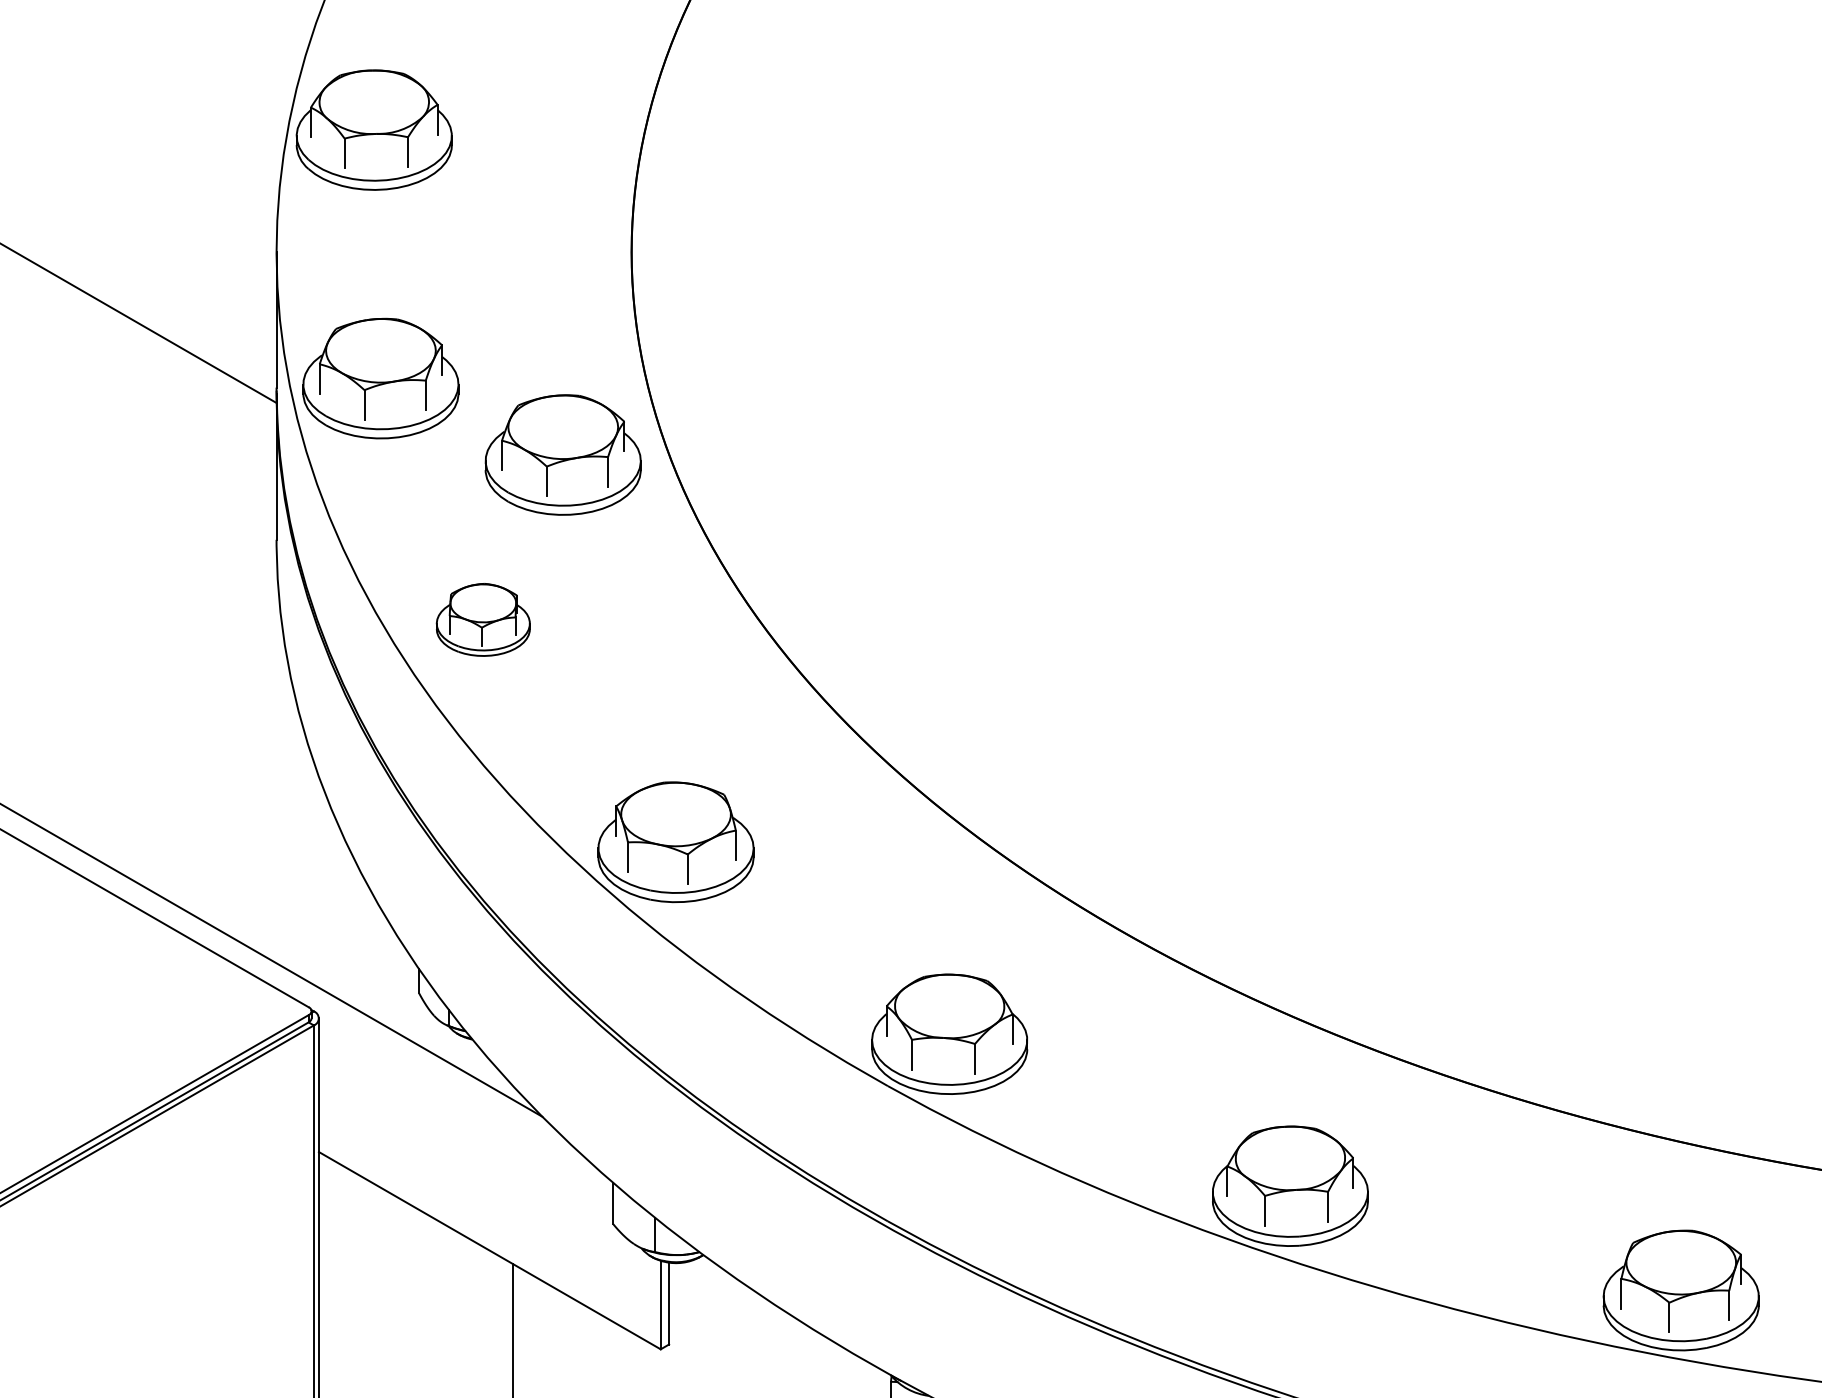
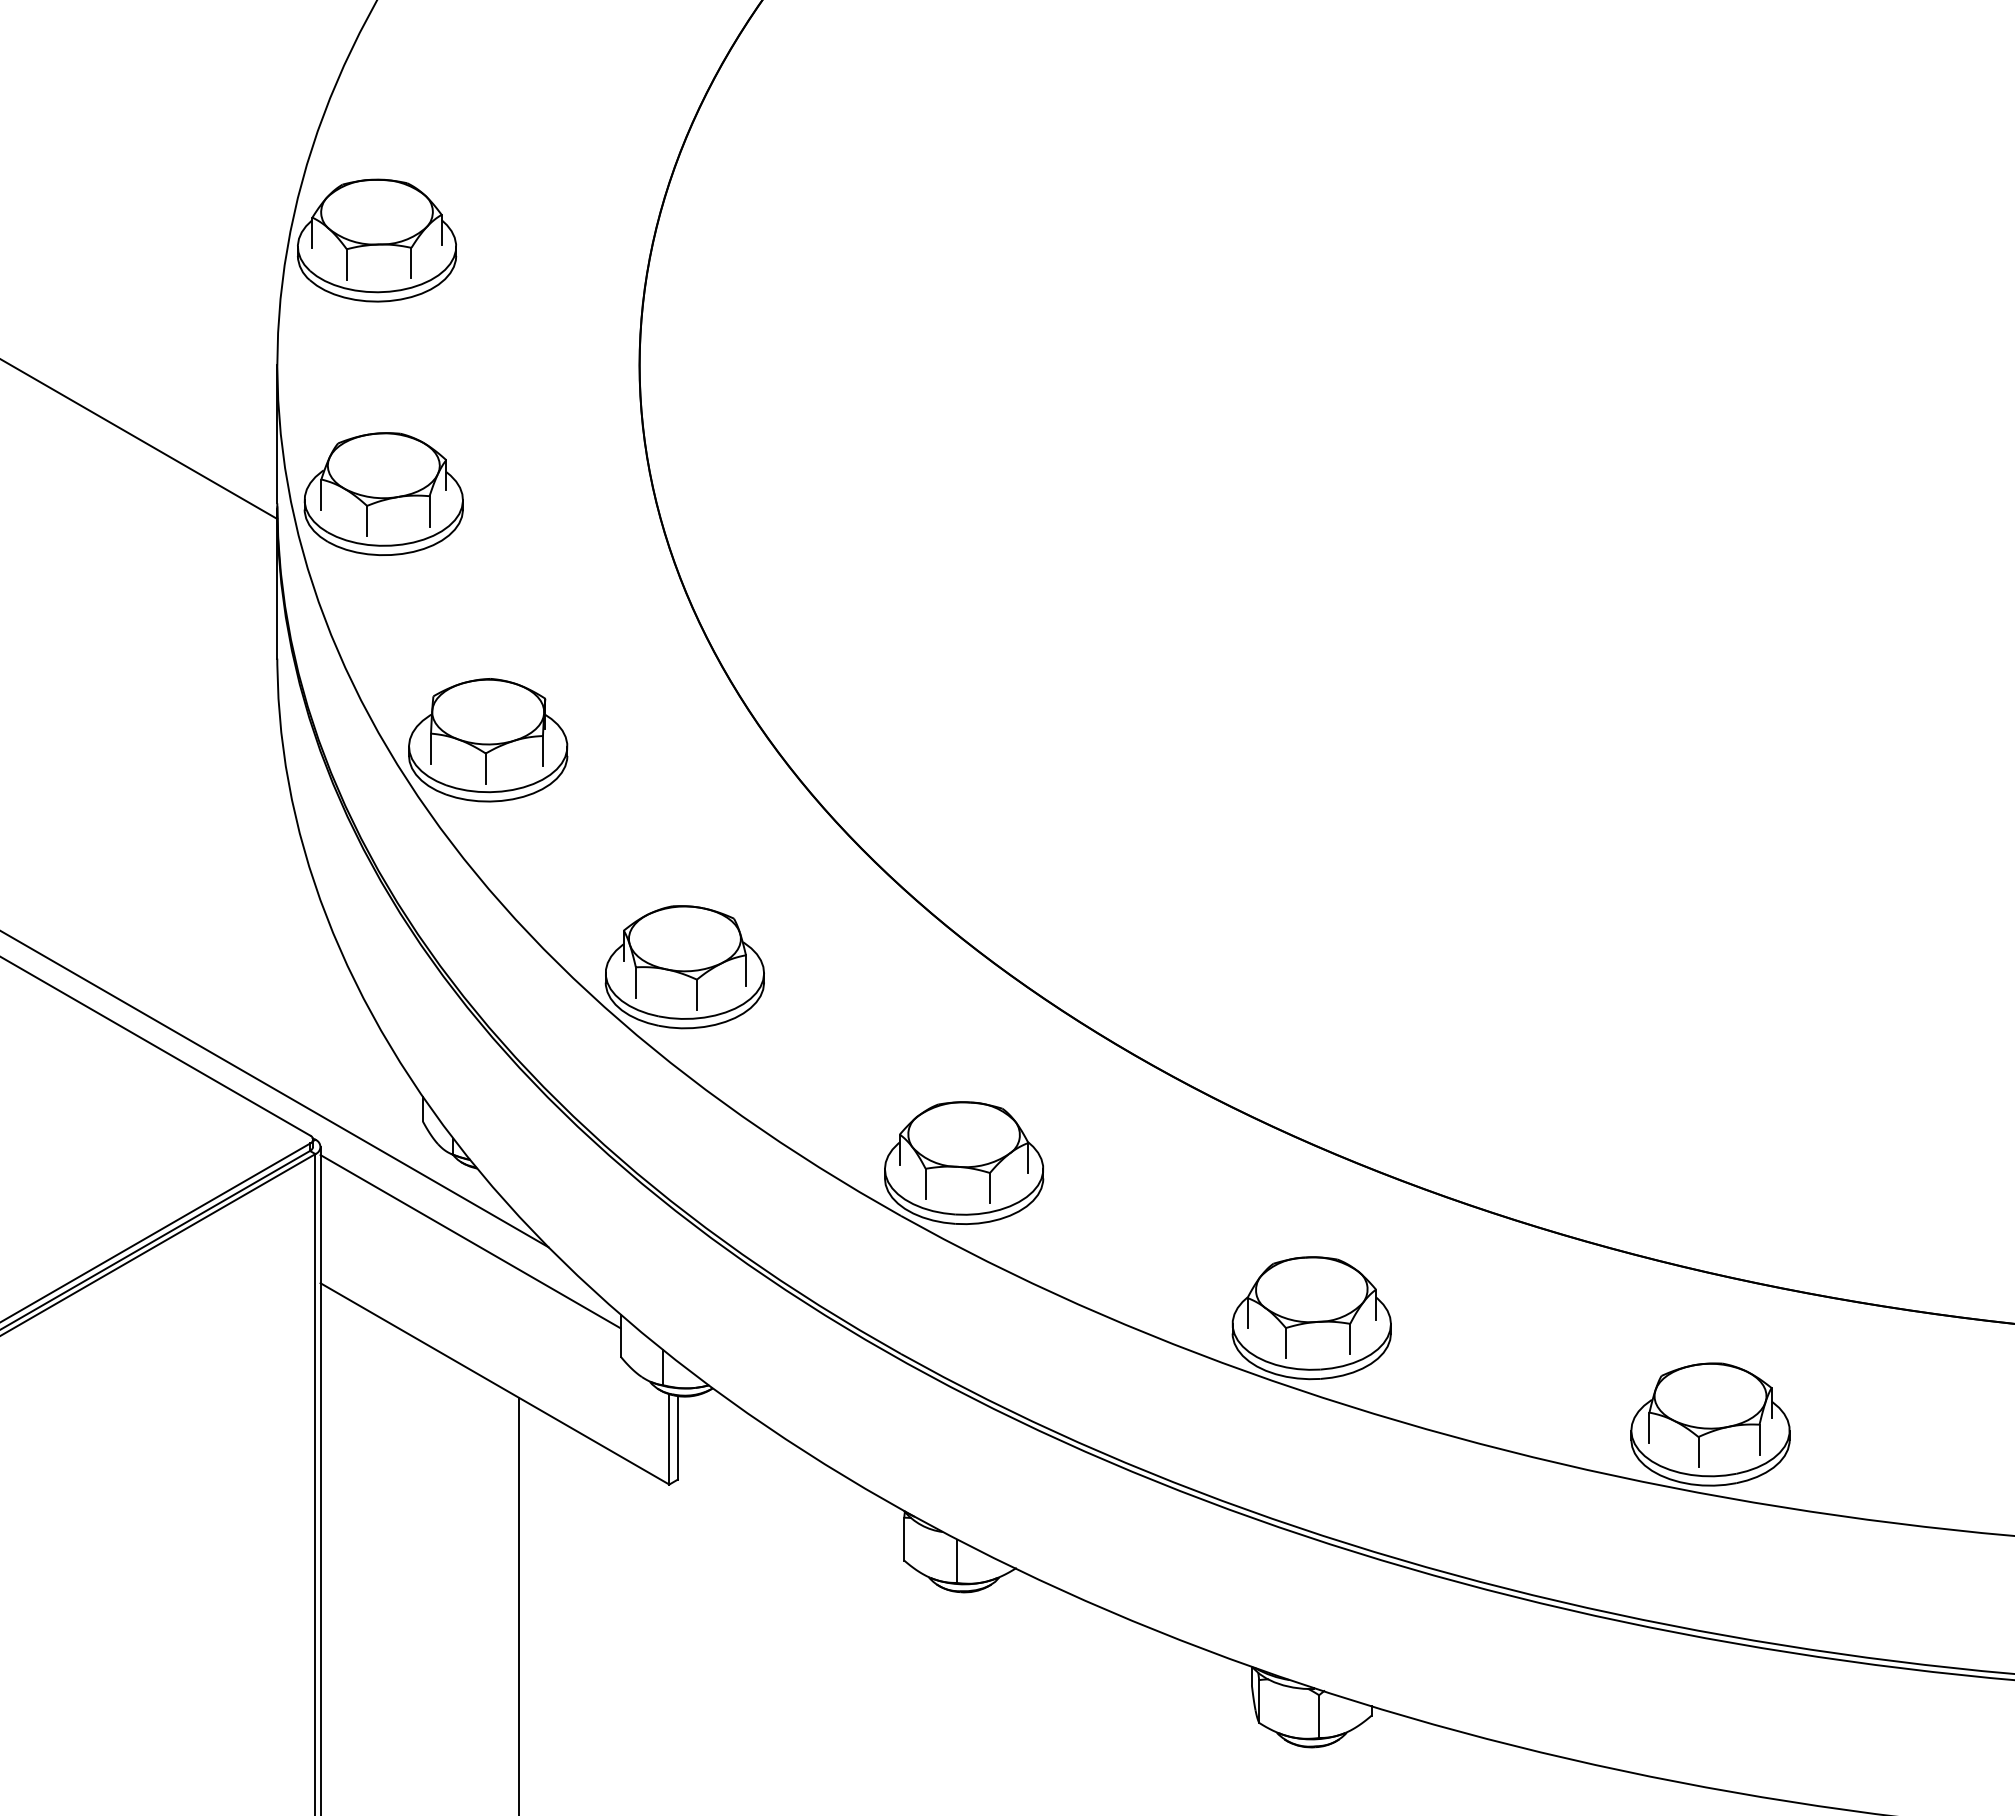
part: (562, 454) -> (569, 571), removed
part: (483, 620) -> (488, 740), size x1.67
line: (465, 1111) -> (470, 1241), added

